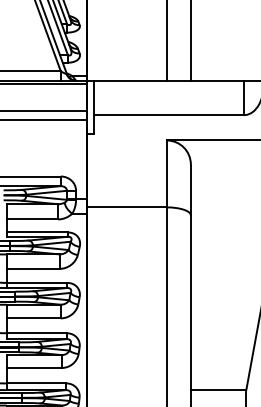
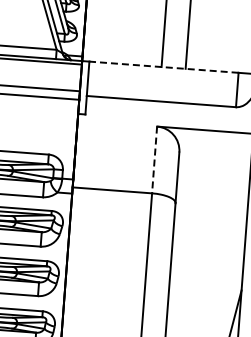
line: (169, 80) -> (164, 67), solid -> dashed
line: (166, 174) -> (154, 160), solid -> dashed

